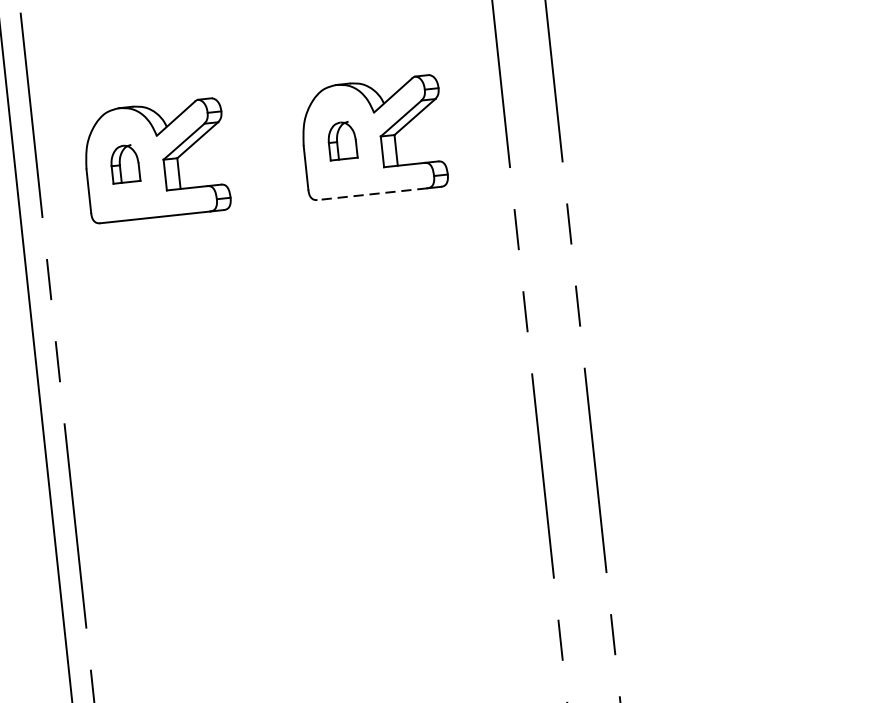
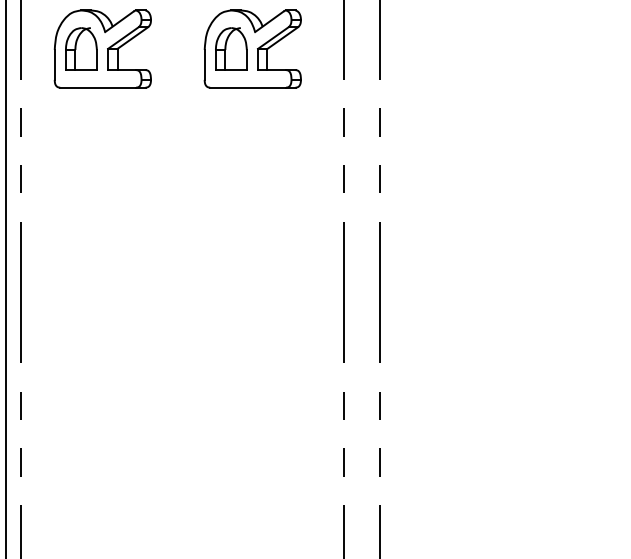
part: (342, 140) -> (231, 48), size x1.67
part: (125, 163) -> (81, 48), size x1.67
line: (372, 193) -> (248, 87), dashed -> solid

